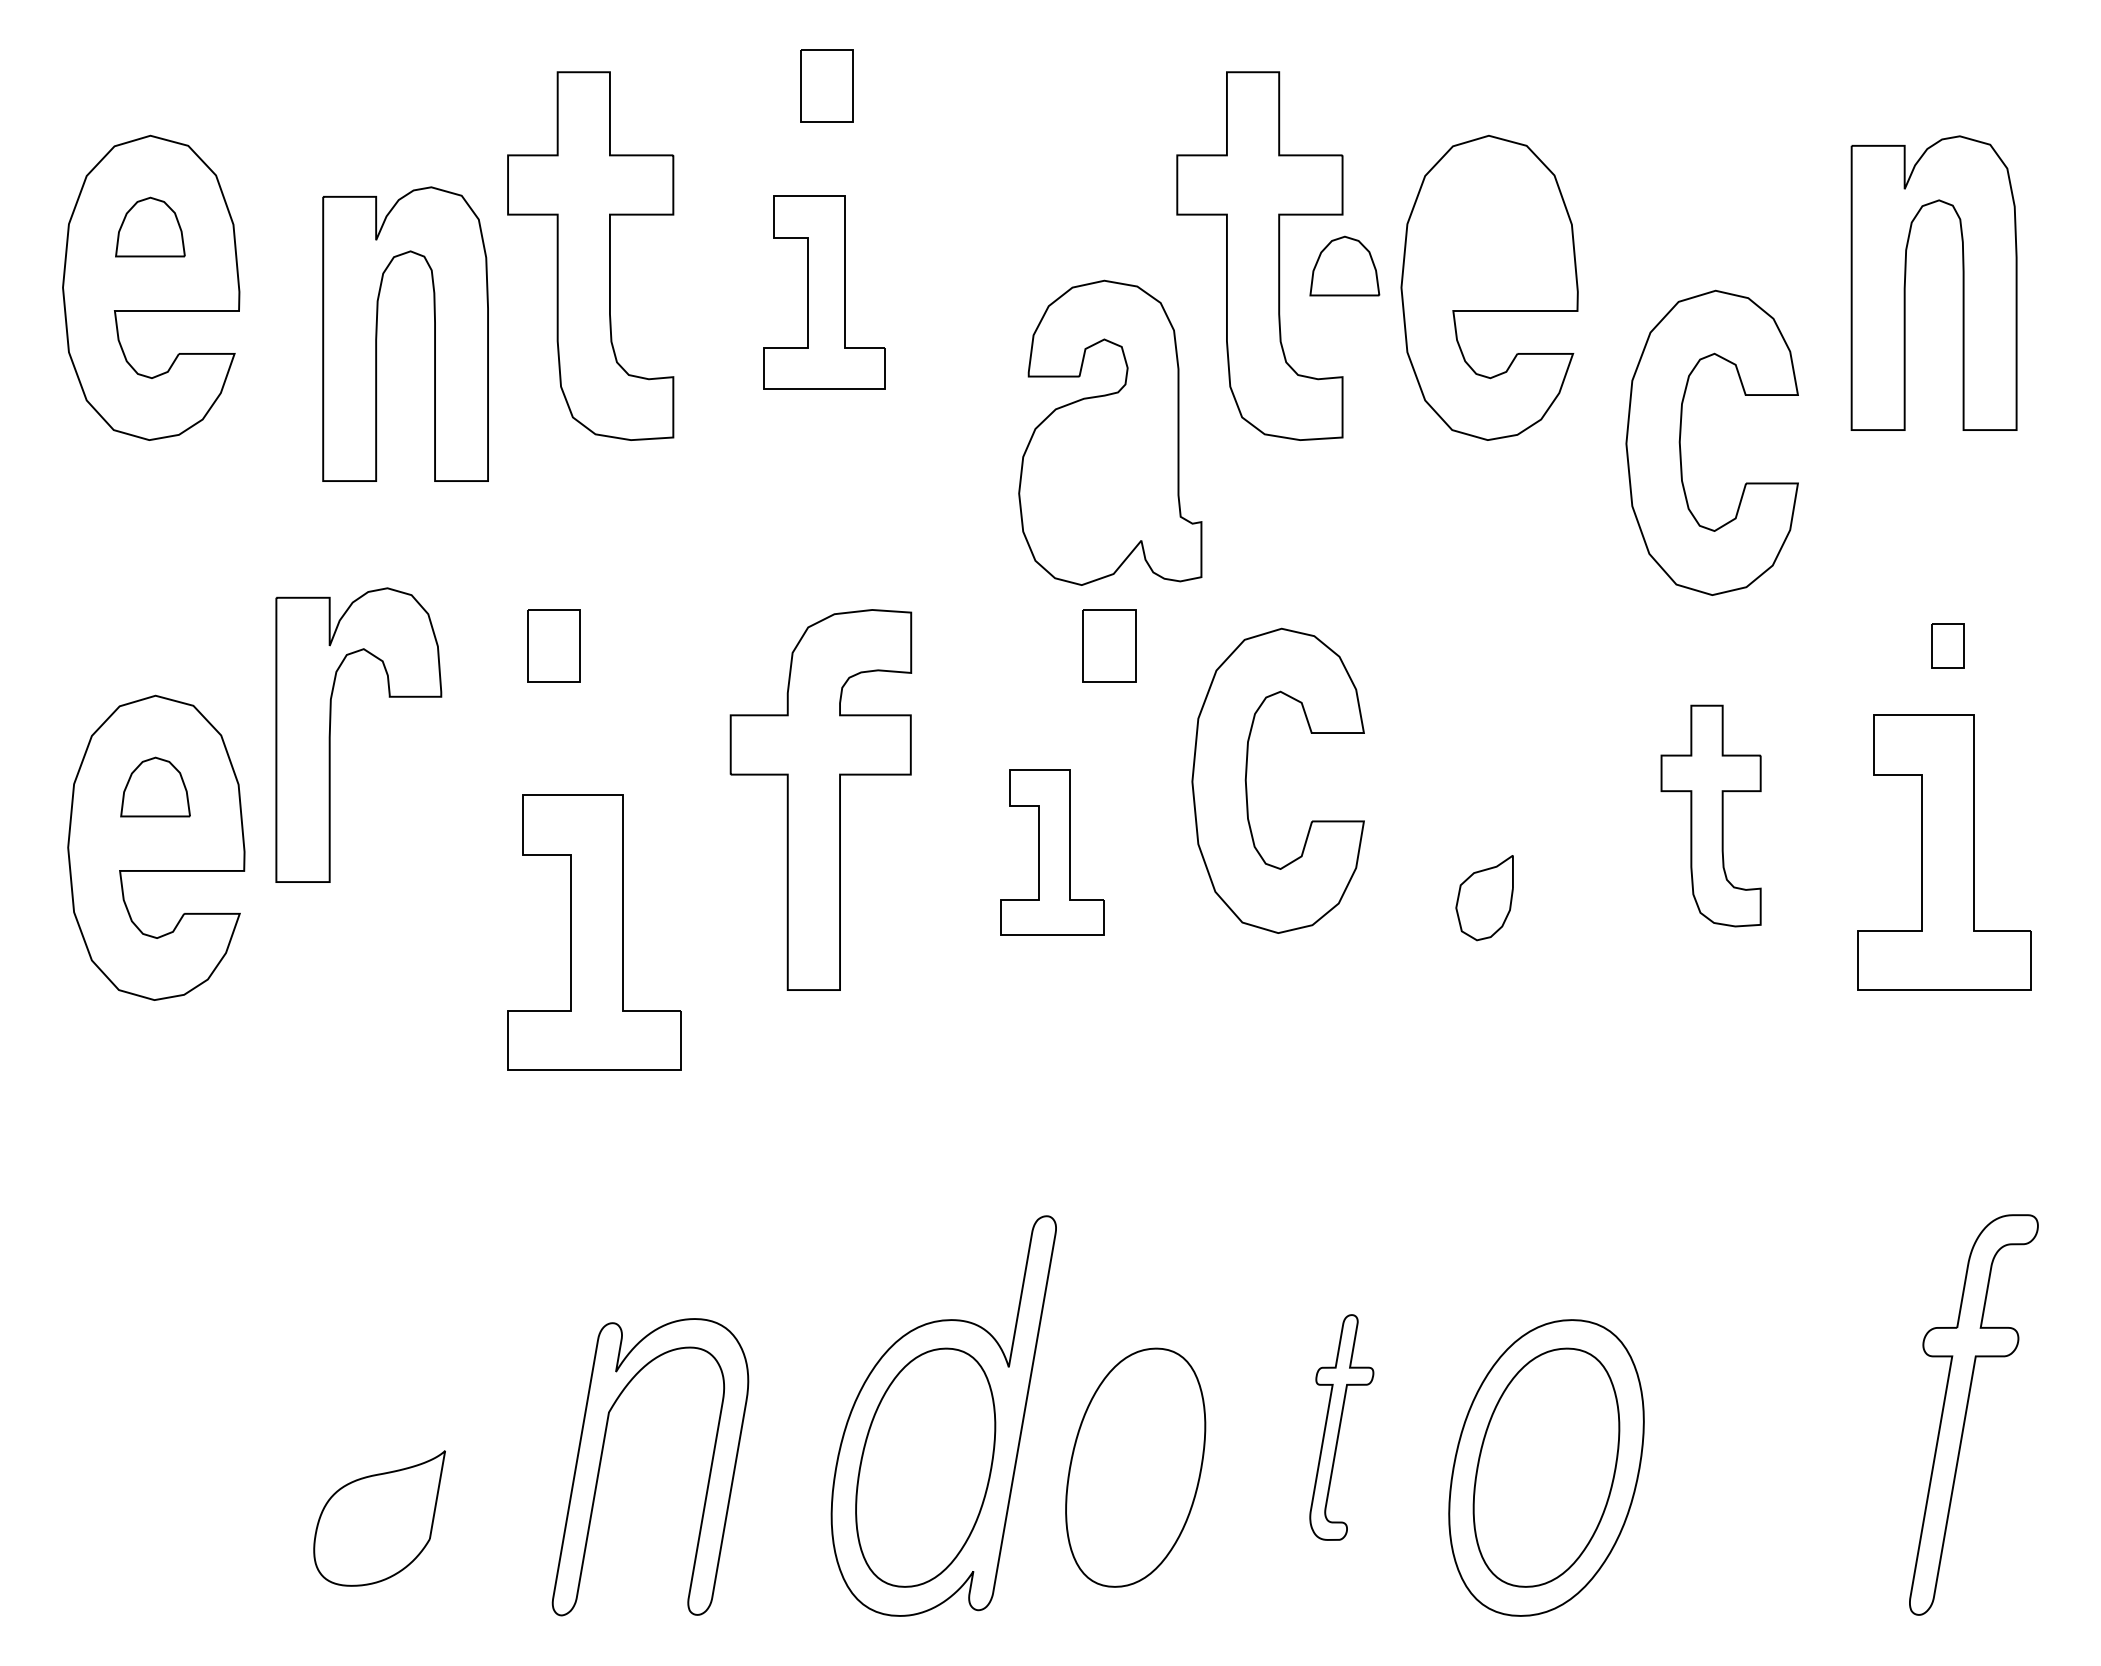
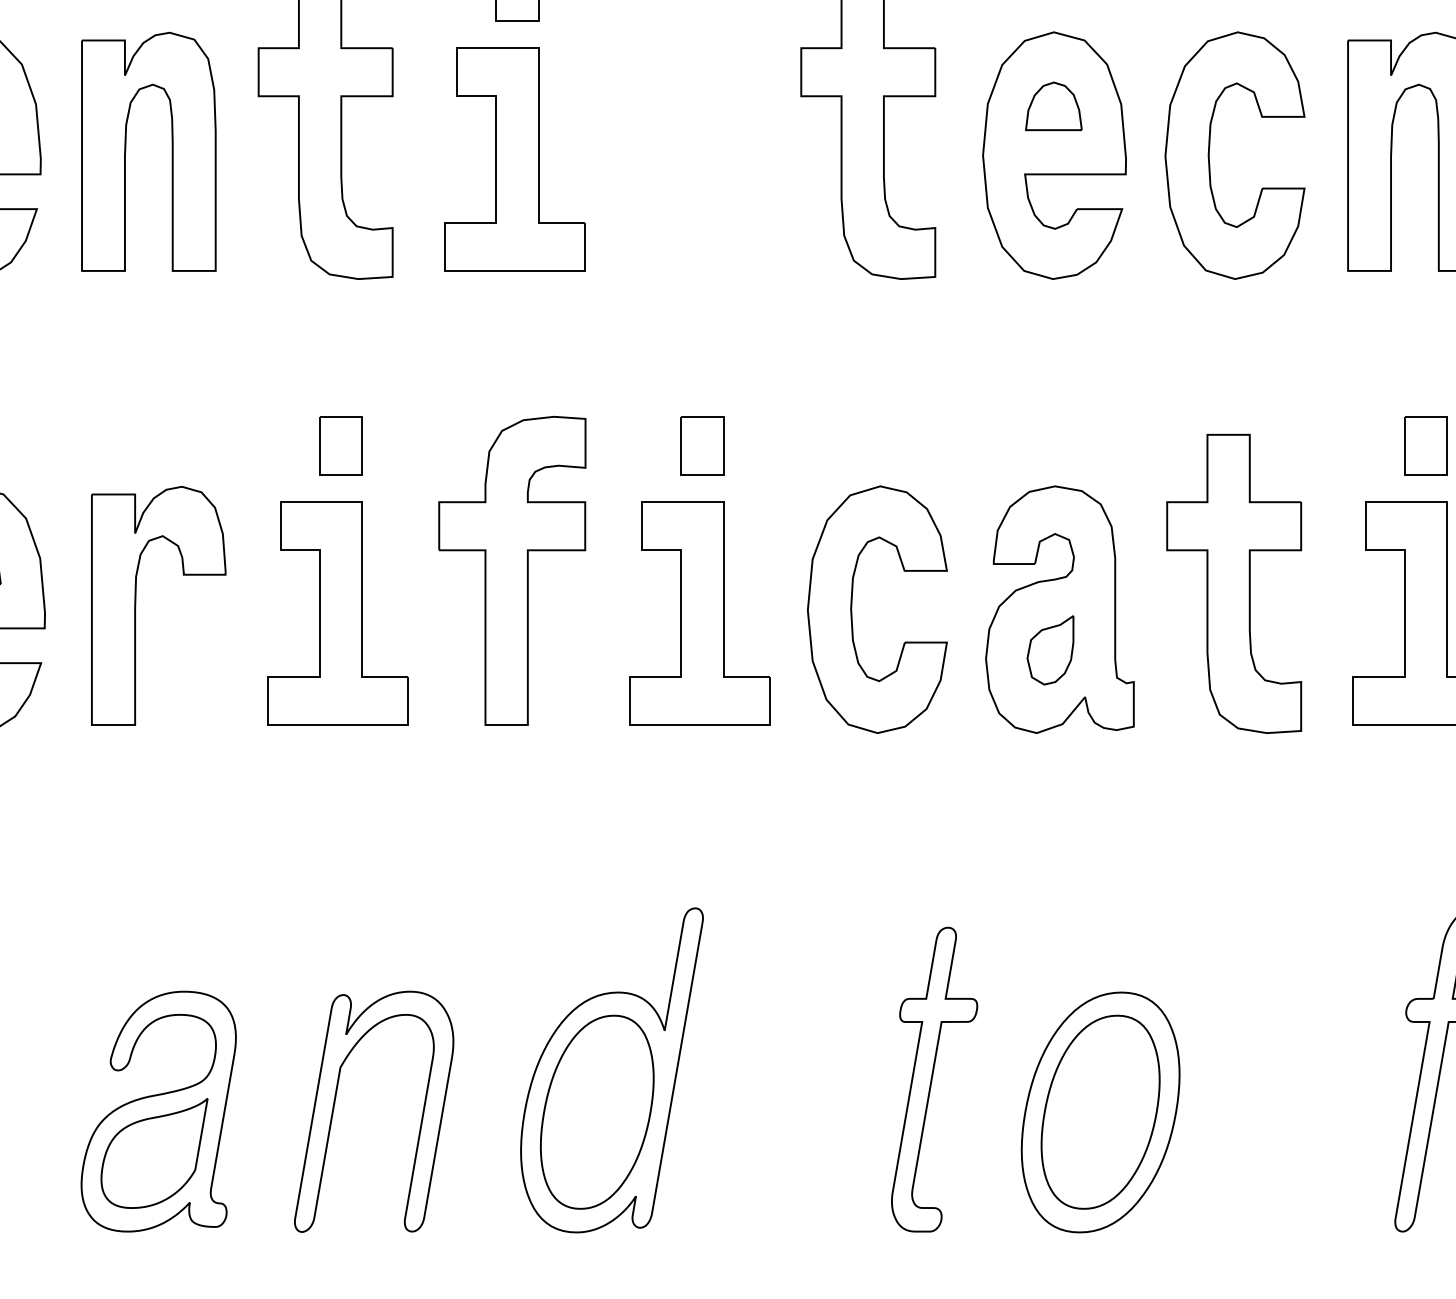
part: (1344, 265) -> (1053, 105), moved
part: (823, 292) -> (514, 159), size x1.43
part: (377, 333) -> (126, 151), moved
part: (1110, 432) -> (1060, 609), moved
part: (1681, 449) -> (1210, 161), moved
part: (553, 645) -> (340, 445), moved
part: (1109, 645) -> (702, 445), moved
part: (1947, 645) -> (1425, 445), size x1.67
part: (330, 734) -> (135, 605), moved
part: (1247, 773) -> (852, 603), moved
part: (1710, 815) -> (1233, 583), size x1.67
part: (1052, 852) -> (700, 613), size x1.67
part: (594, 932) -> (338, 613), moved
part: (1341, 1427) -> (934, 1079), size x1.67
part: (384, 1466) -> (158, 1111), added
part: (1135, 1467) -> (767, 1112), removed

